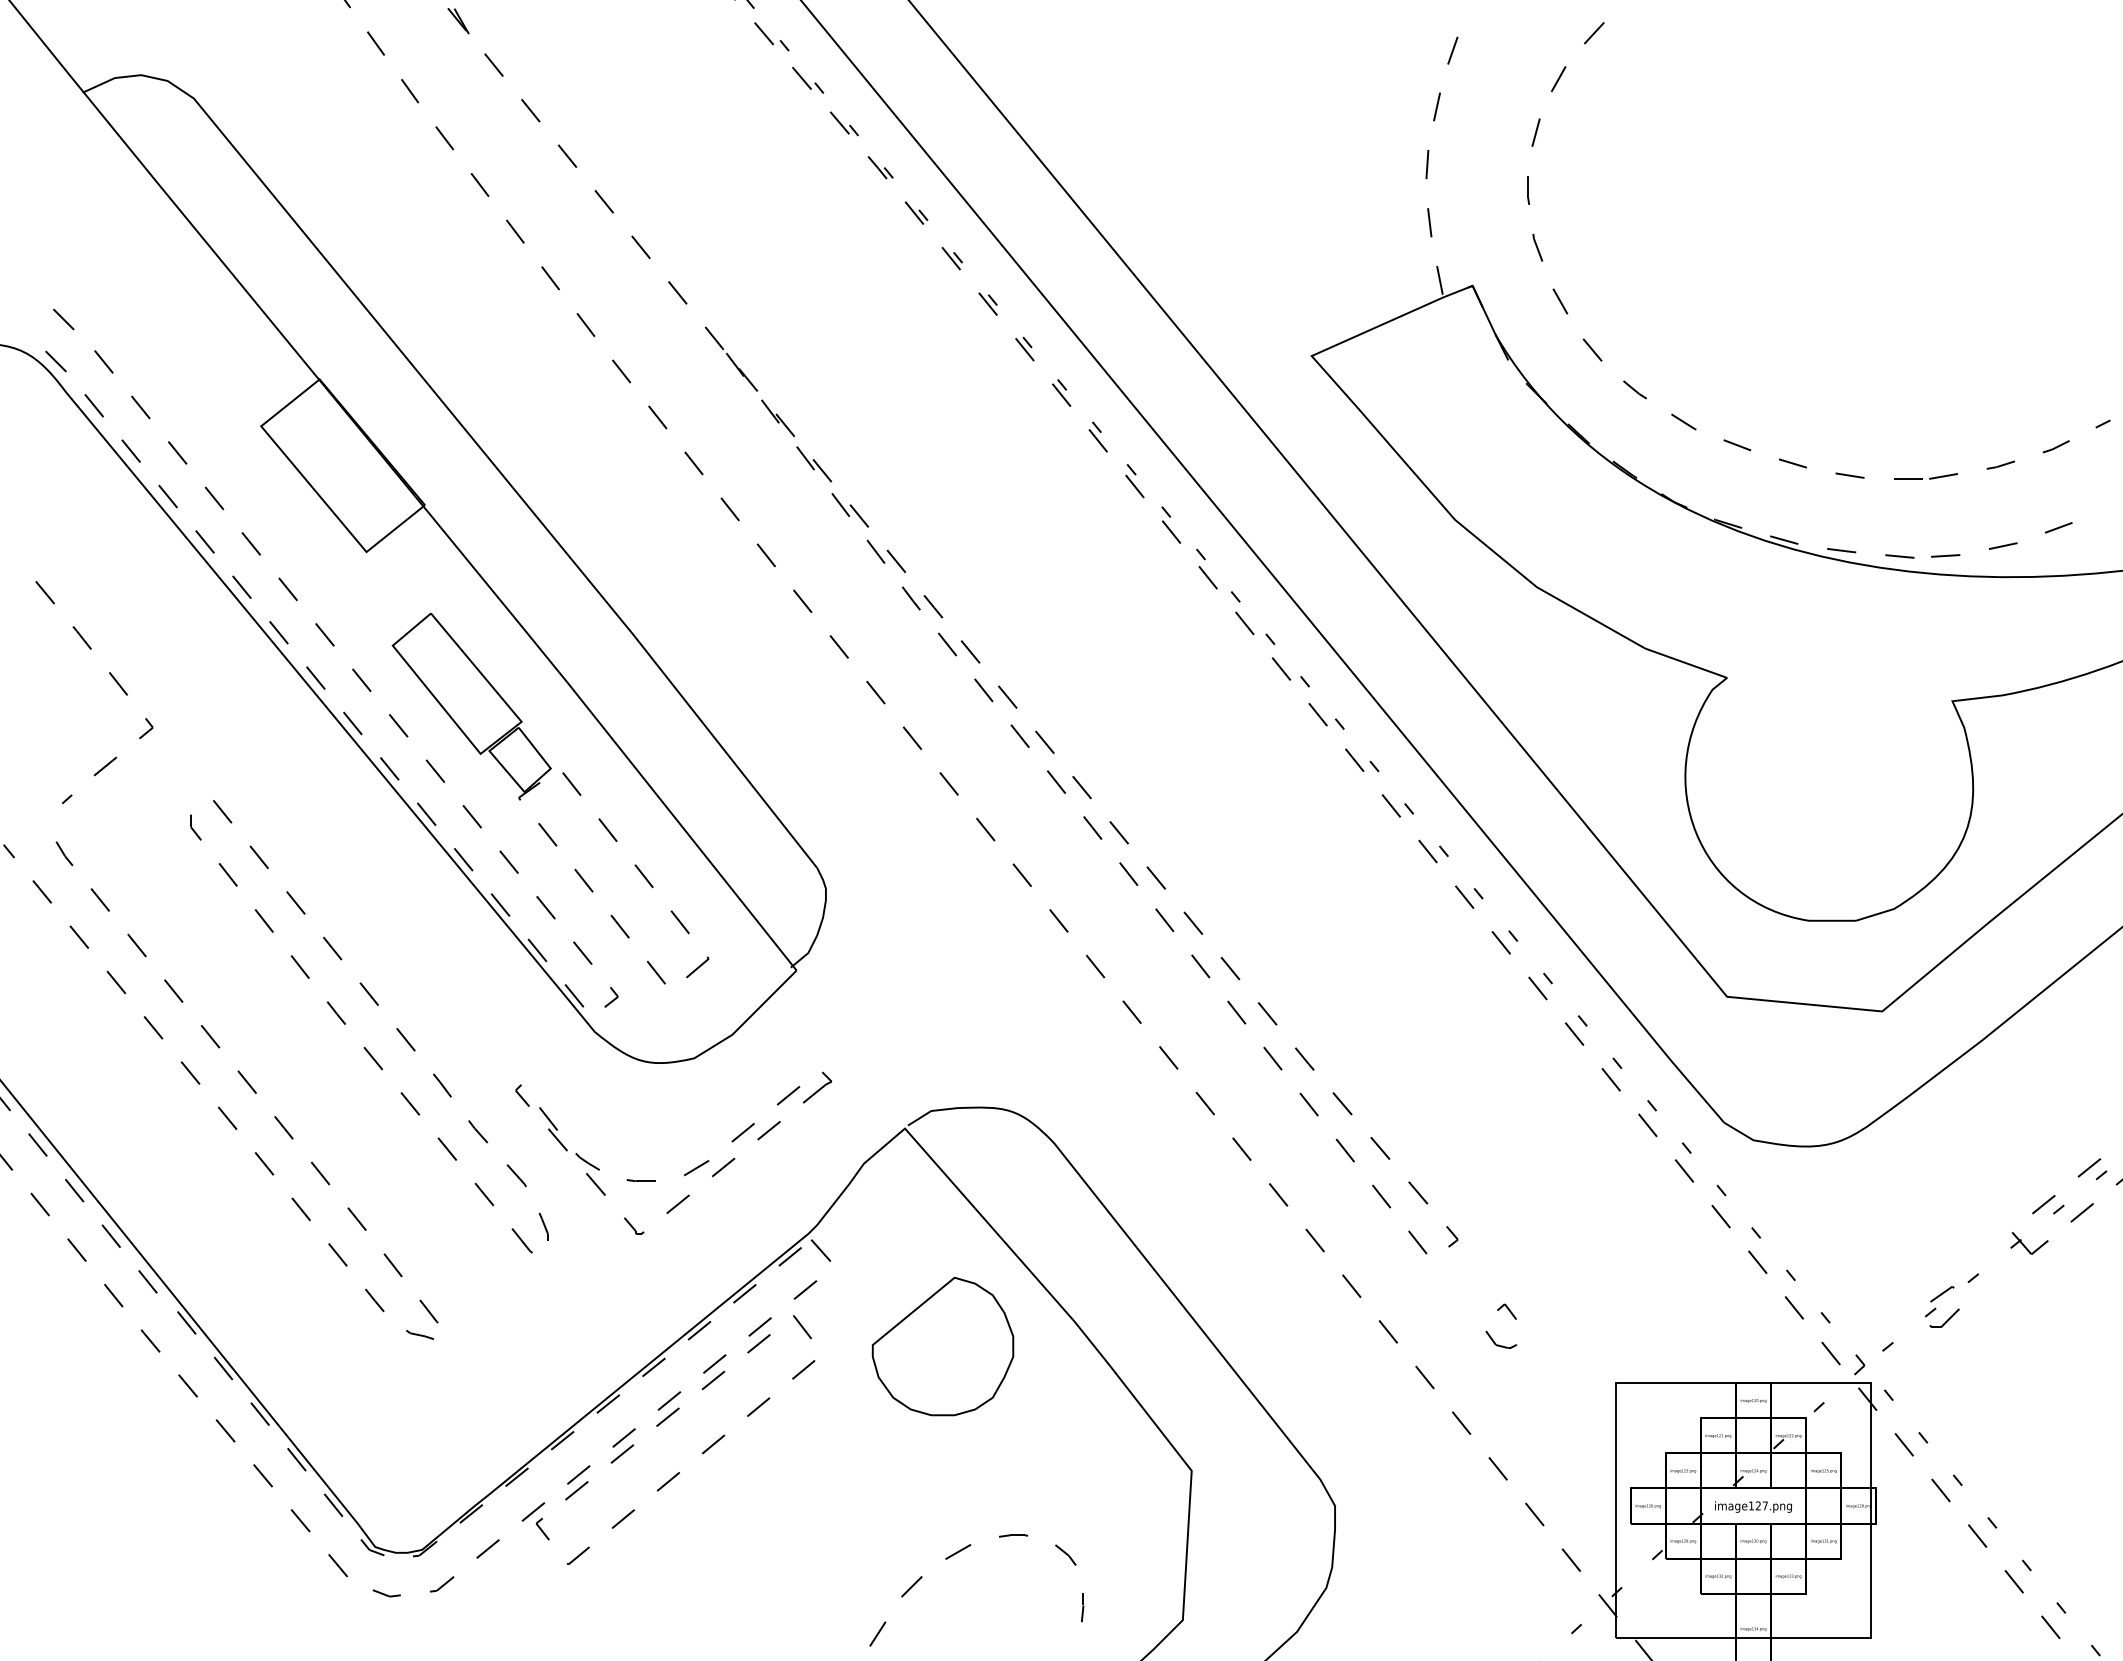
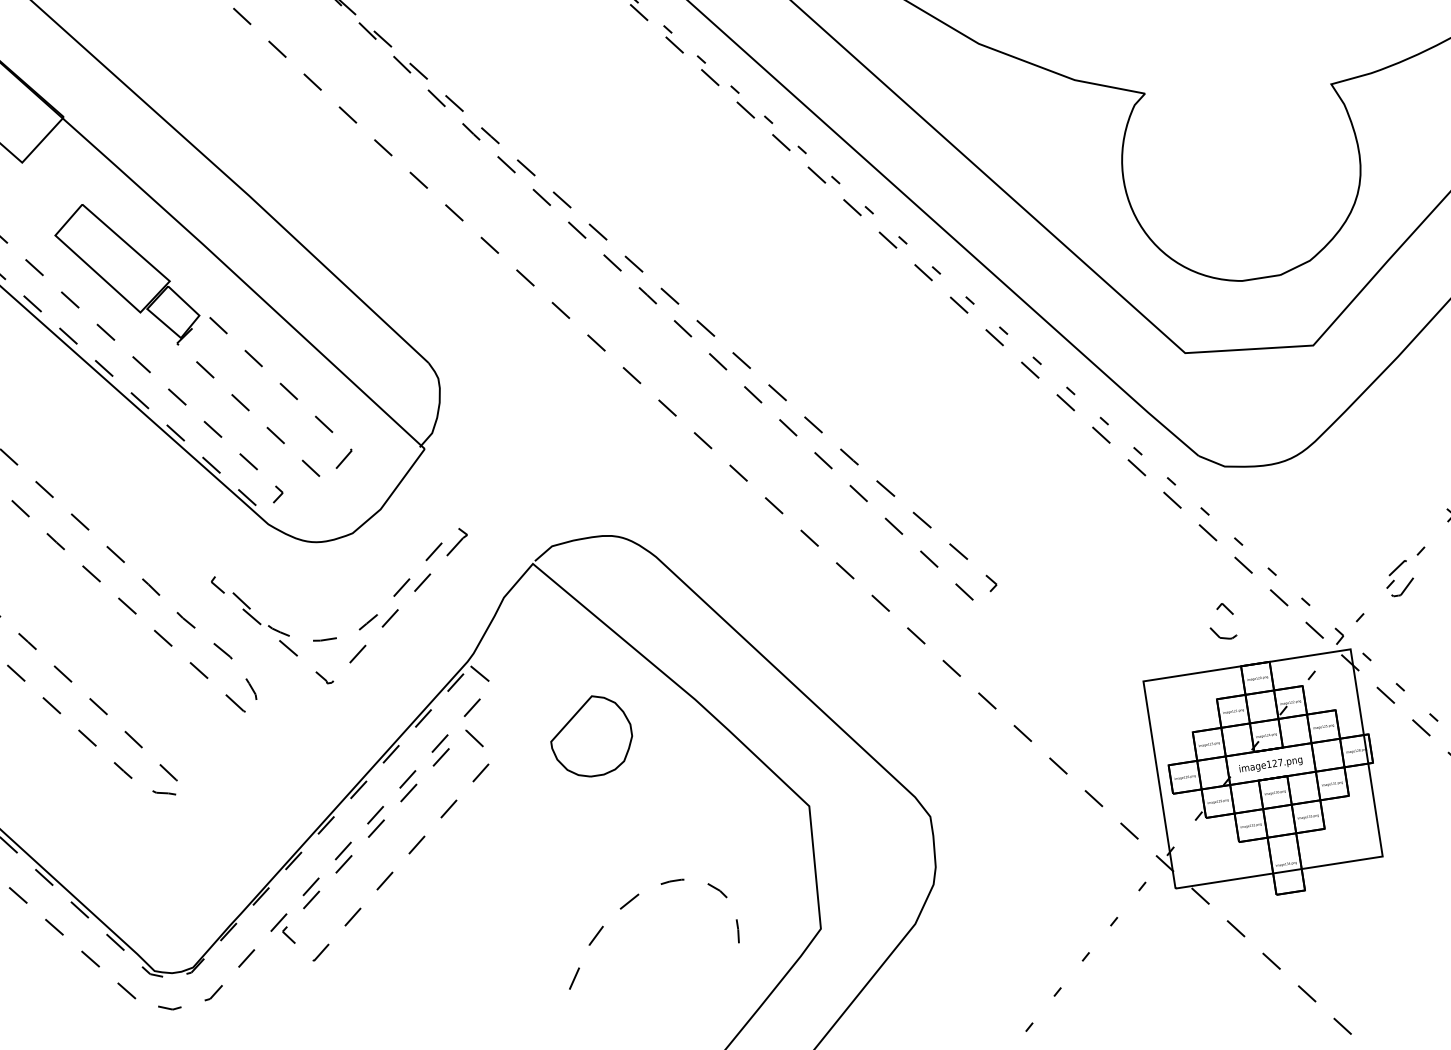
part: (1512, 1316) -> (1229, 612), moved
part: (942, 1346) -> (590, 736), size x0.7

